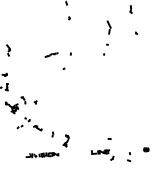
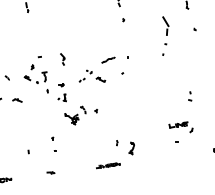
part: (108, 27) -> (165, 26), size x1.4
part: (30, 123) -> (92, 75), moved
part: (102, 154) -> (180, 127), moved
part: (42, 155) -> (108, 165), size x0.7
part: (129, 157) -> (190, 96), moved

